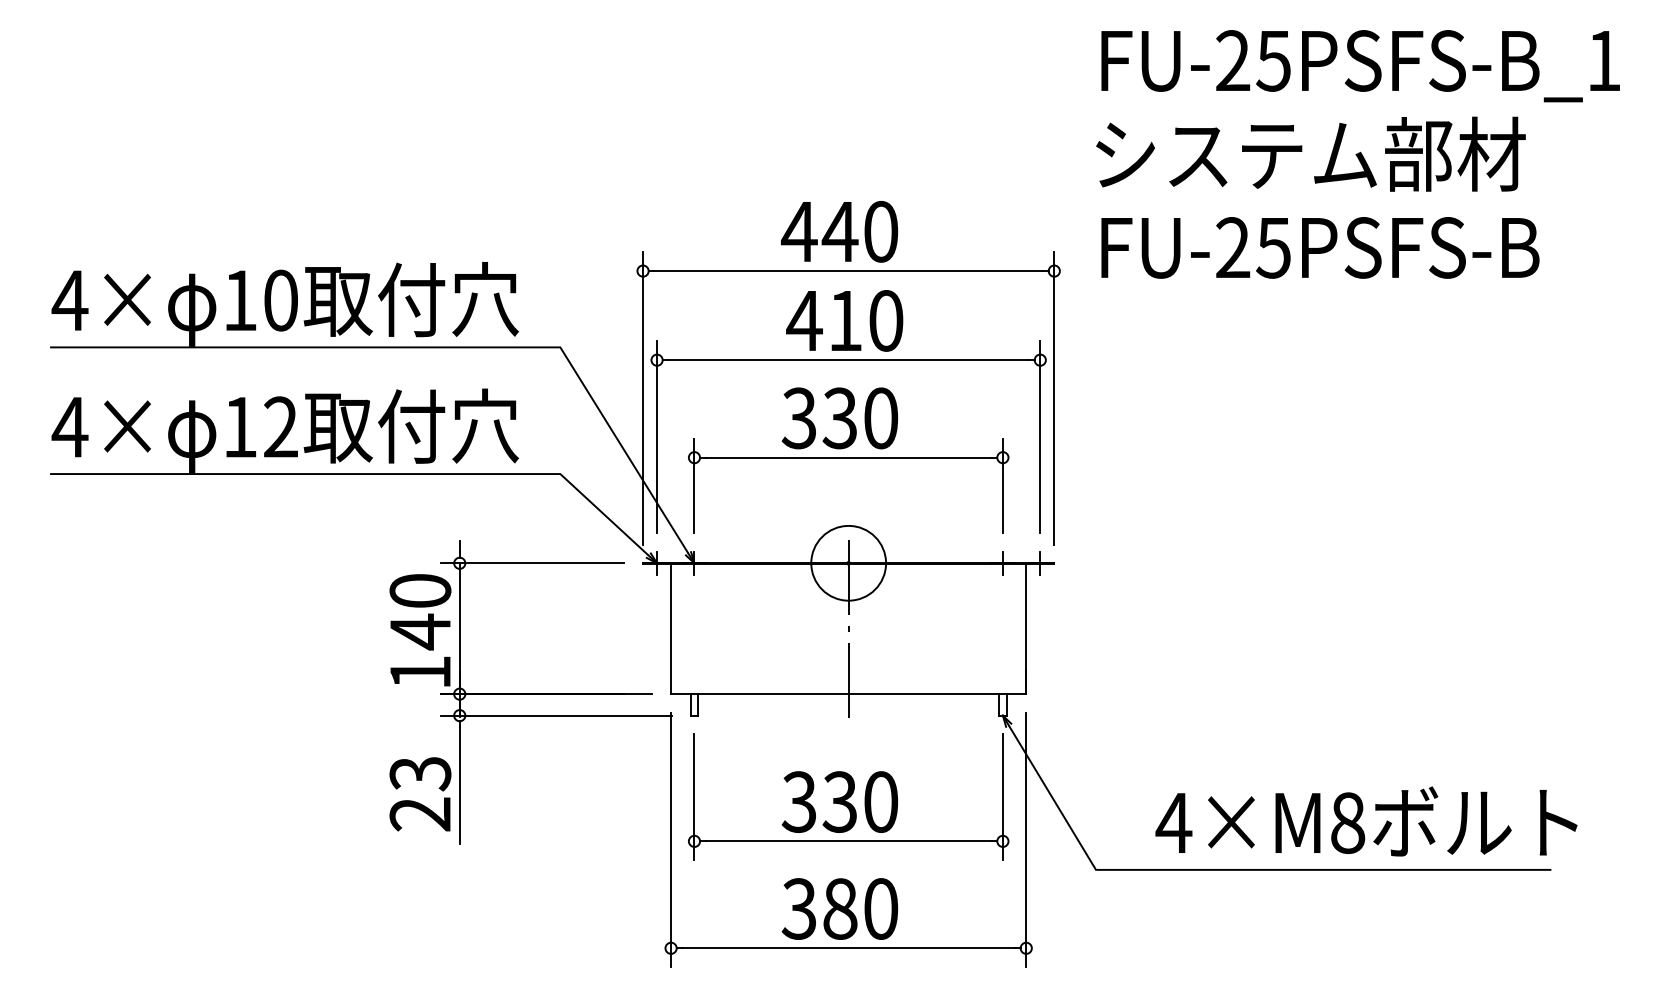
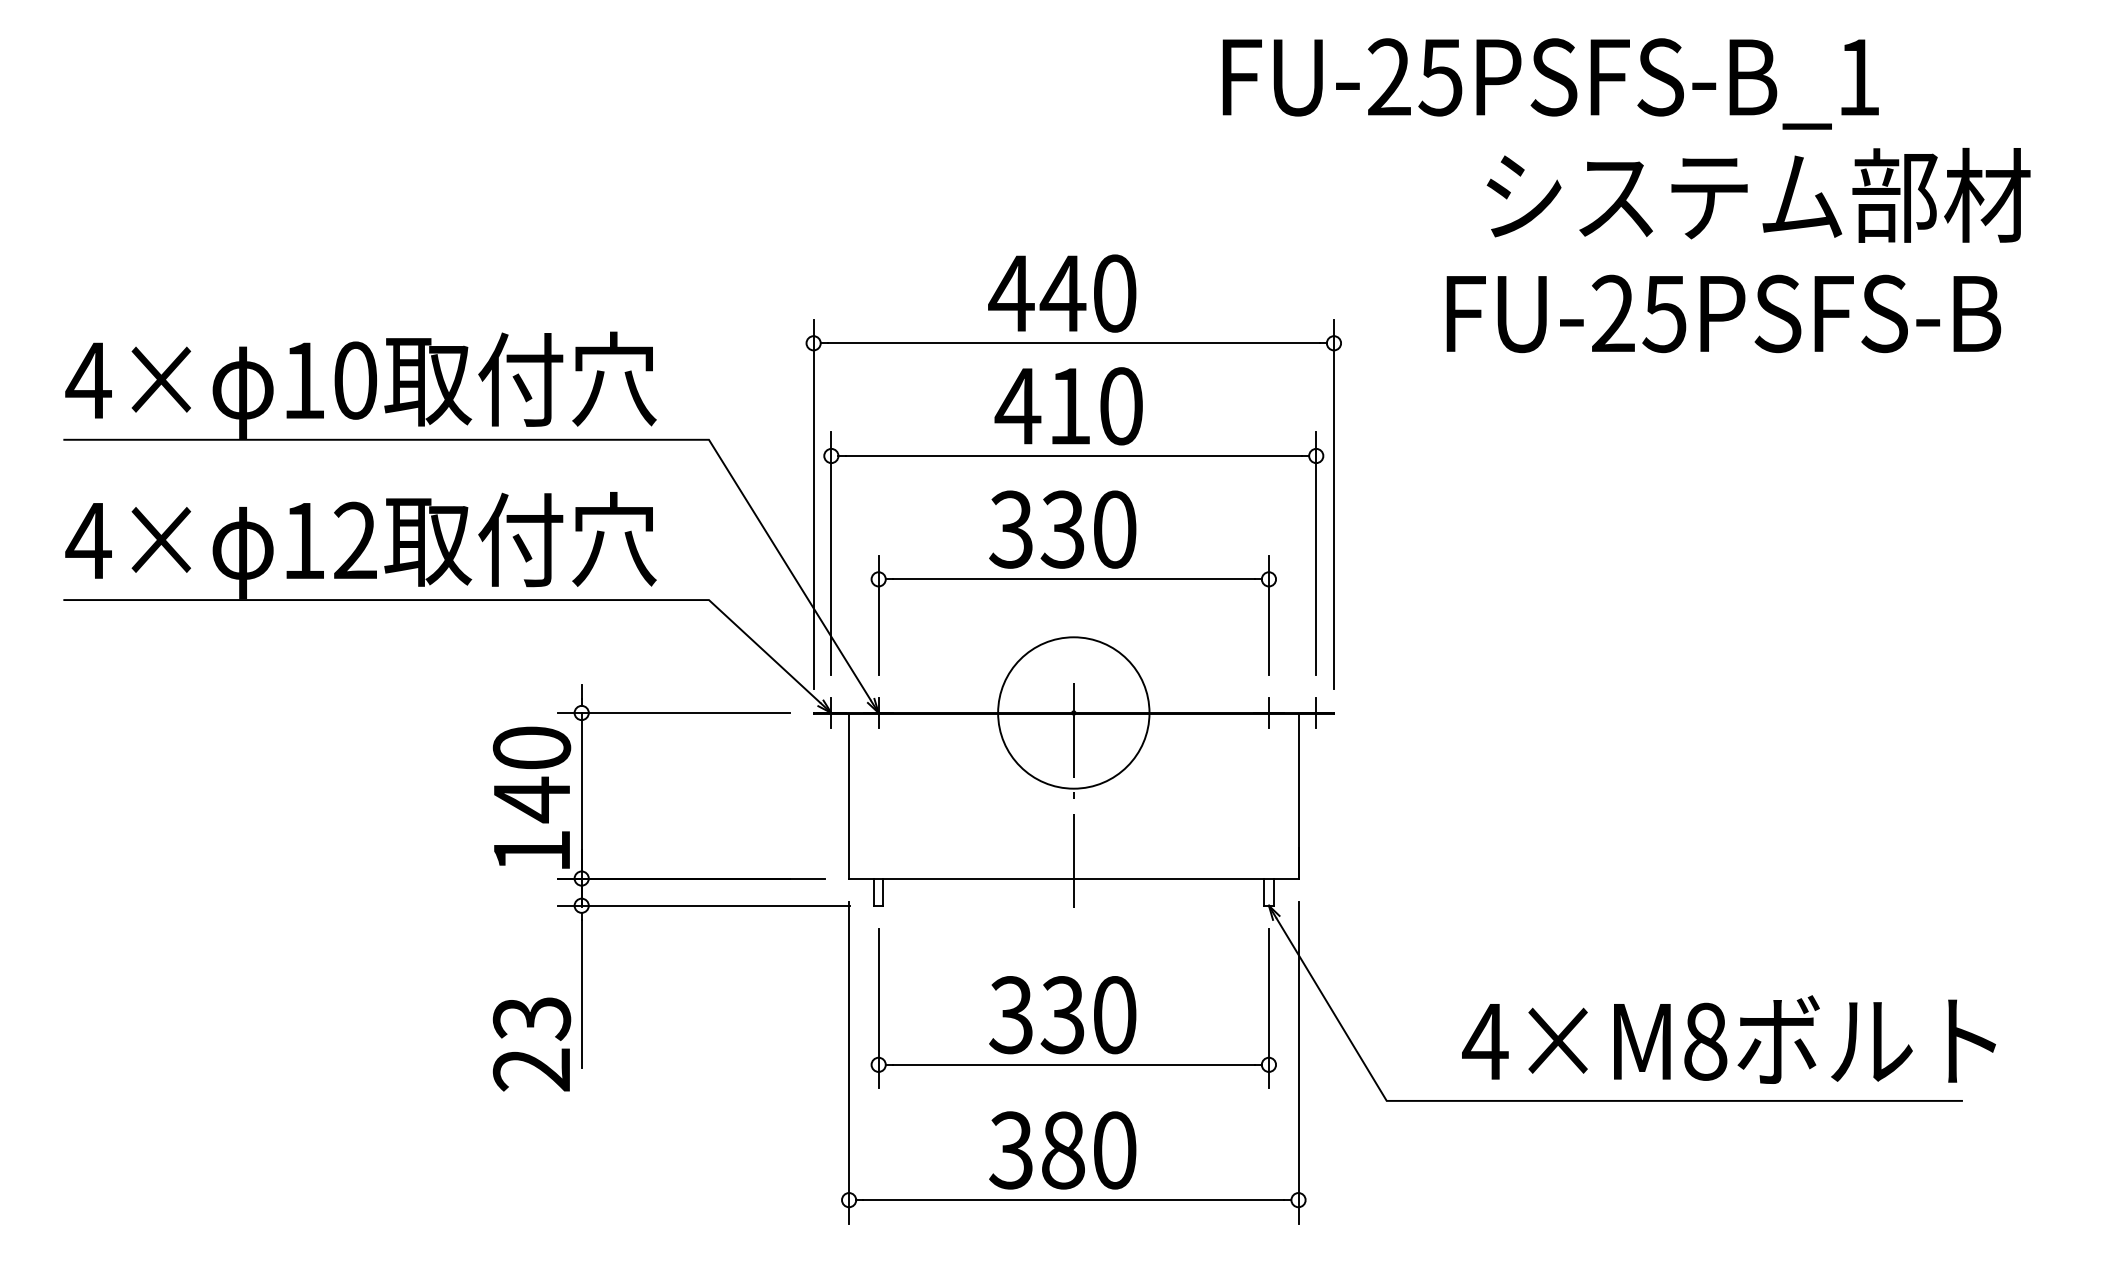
text: (1360, 66) -> (1550, 84), moved
text: (1310, 153) -> (1758, 194), moved
text: (1320, 247) -> (1723, 313), moved
circle: (848, 562) -> (1073, 711), size x1.6
text: (420, 794) -> (532, 1044), moved

